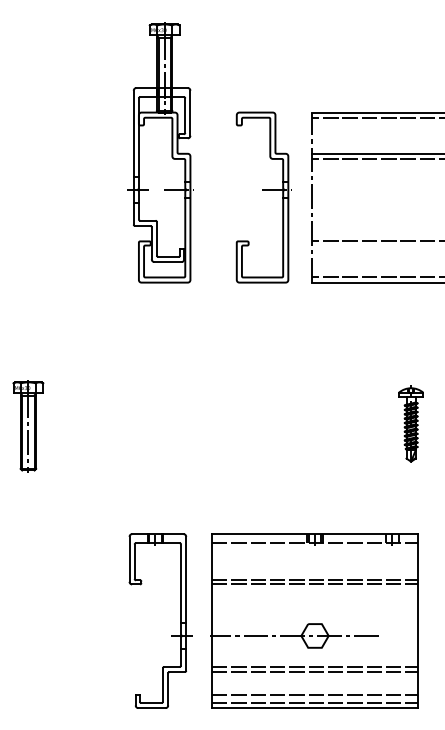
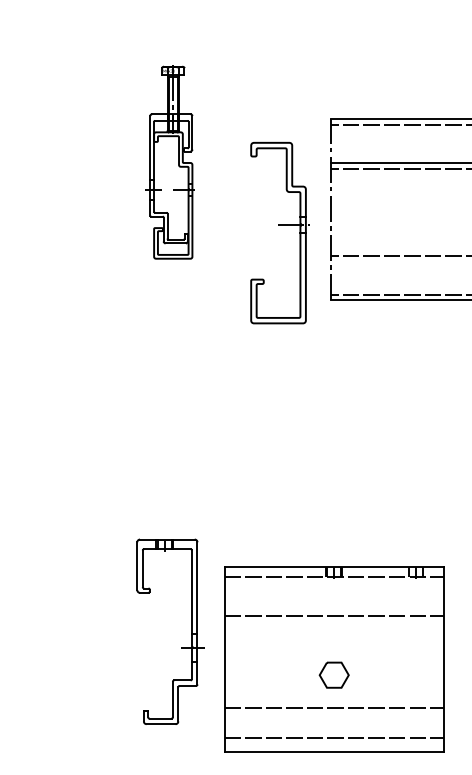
part: (160, 152) -> (170, 161), size x0.7
part: (263, 190) -> (279, 225), moved
part: (410, 423) -> (435, 449), removed
part: (28, 426) -> (30, 452), removed
line: (314, 584) -> (333, 620), removed
part: (171, 635) -> (181, 647), moved
line: (293, 635) -> (311, 674), removed
line: (314, 672) -> (333, 714), removed
line: (314, 702) -> (333, 745), removed

